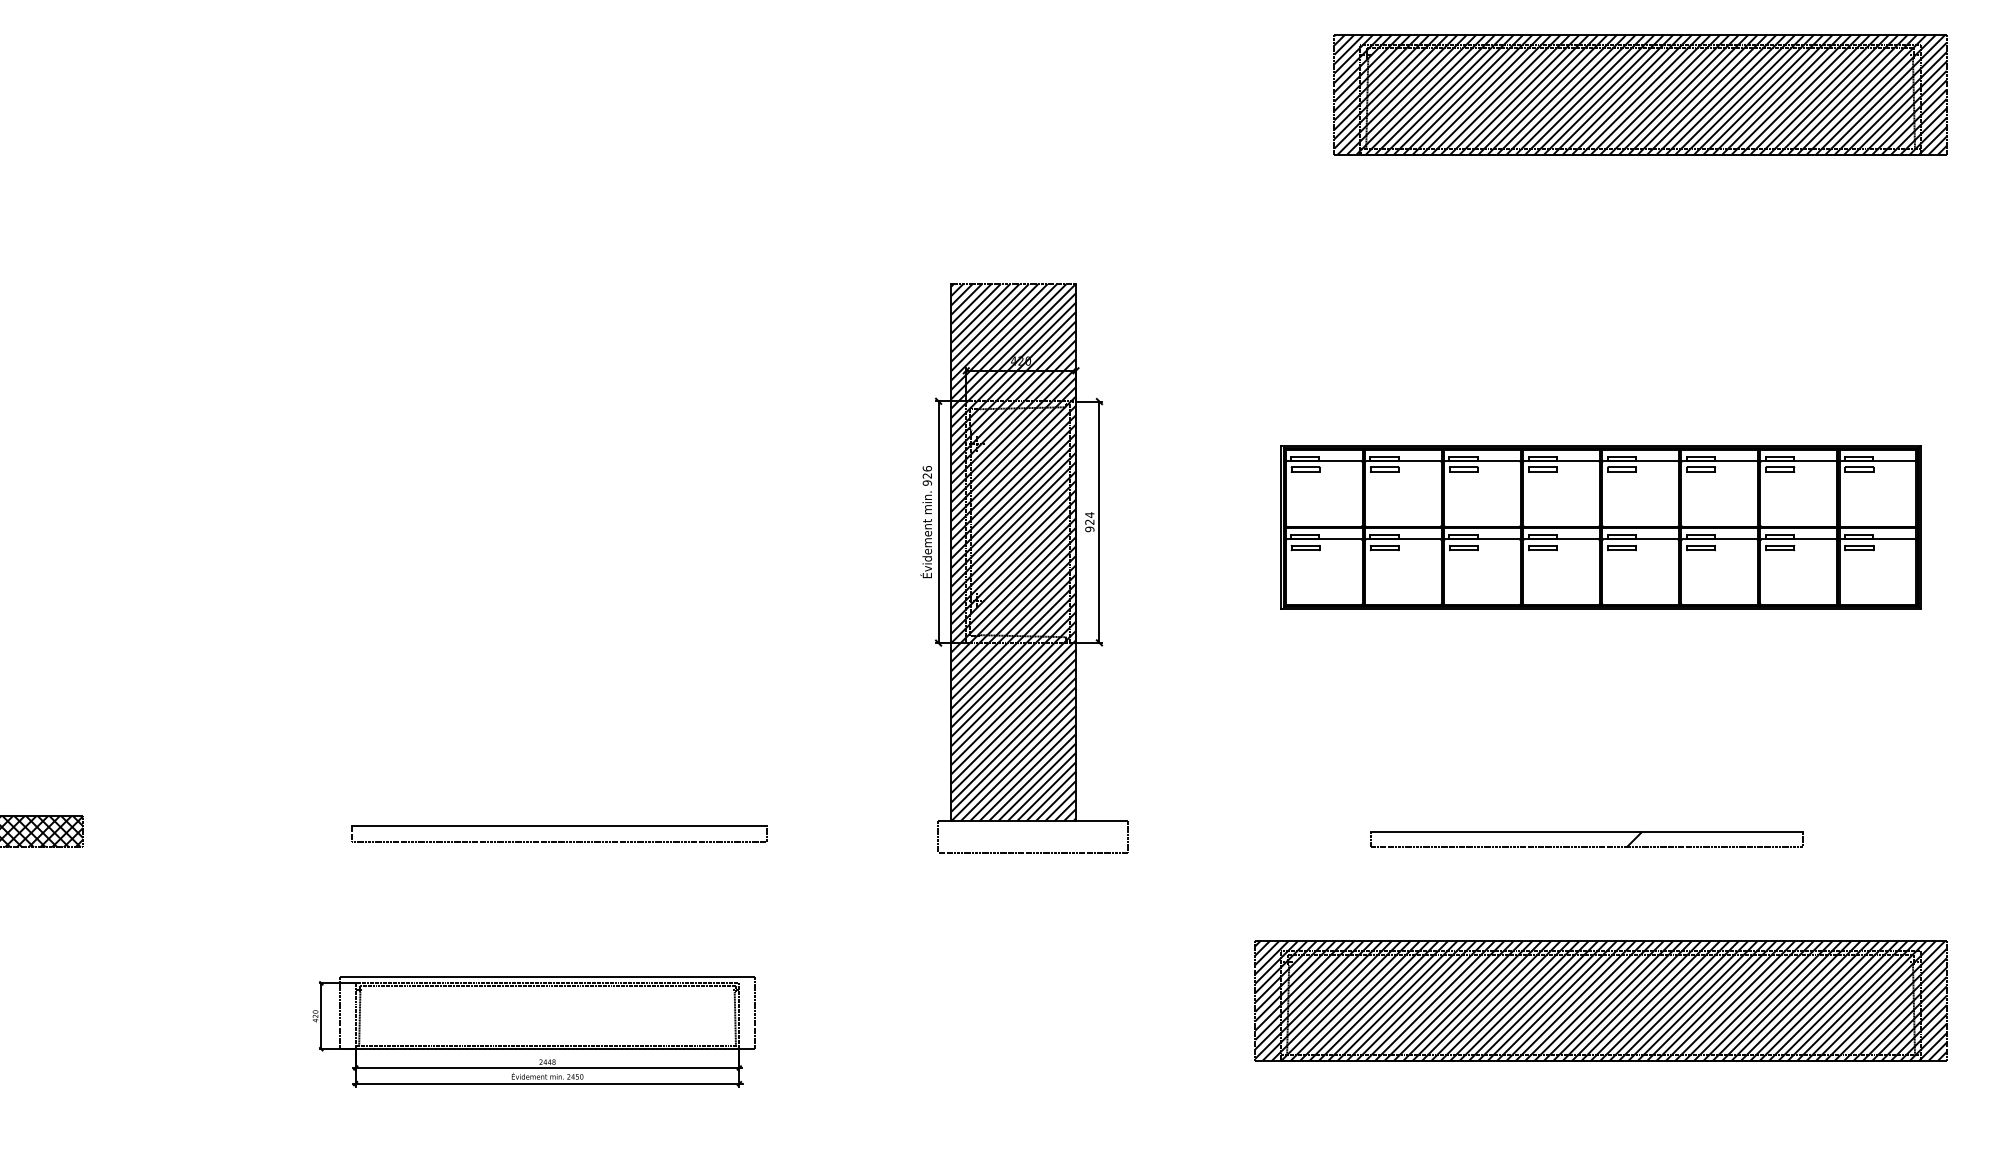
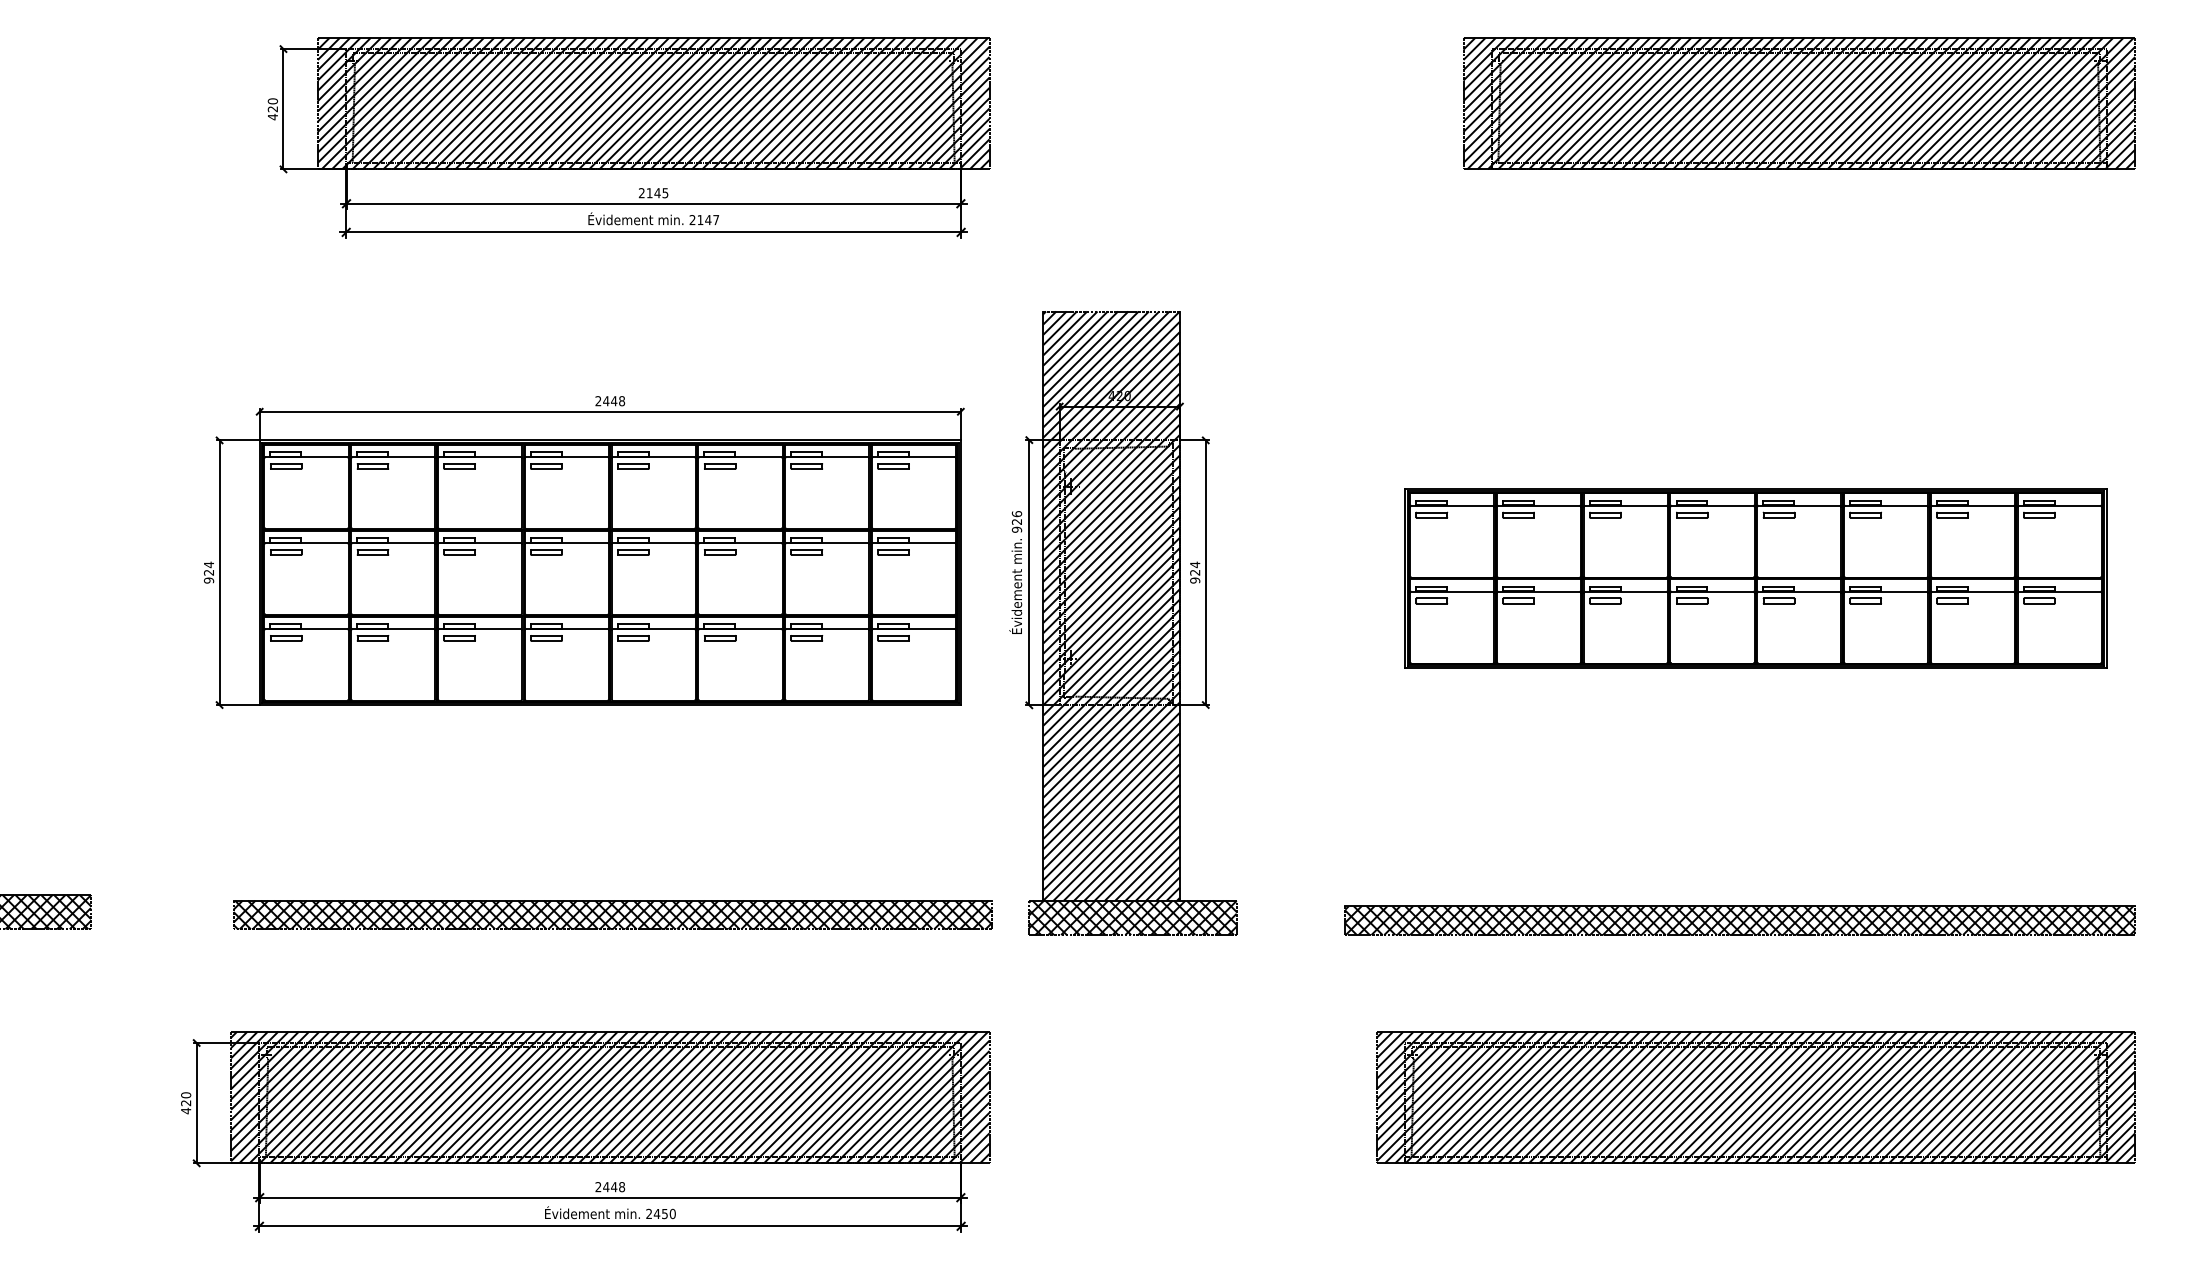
part: (573, 125) -> (628, 137), added
part: (532, 503) -> (583, 552), added
part: (558, 833) -> (612, 914), size x1.67
hatch: (1032, 836) -> (1132, 917), added
part: (1586, 839) -> (1739, 920), size x1.67
part: (533, 1031) -> (584, 1131), size x1.67

